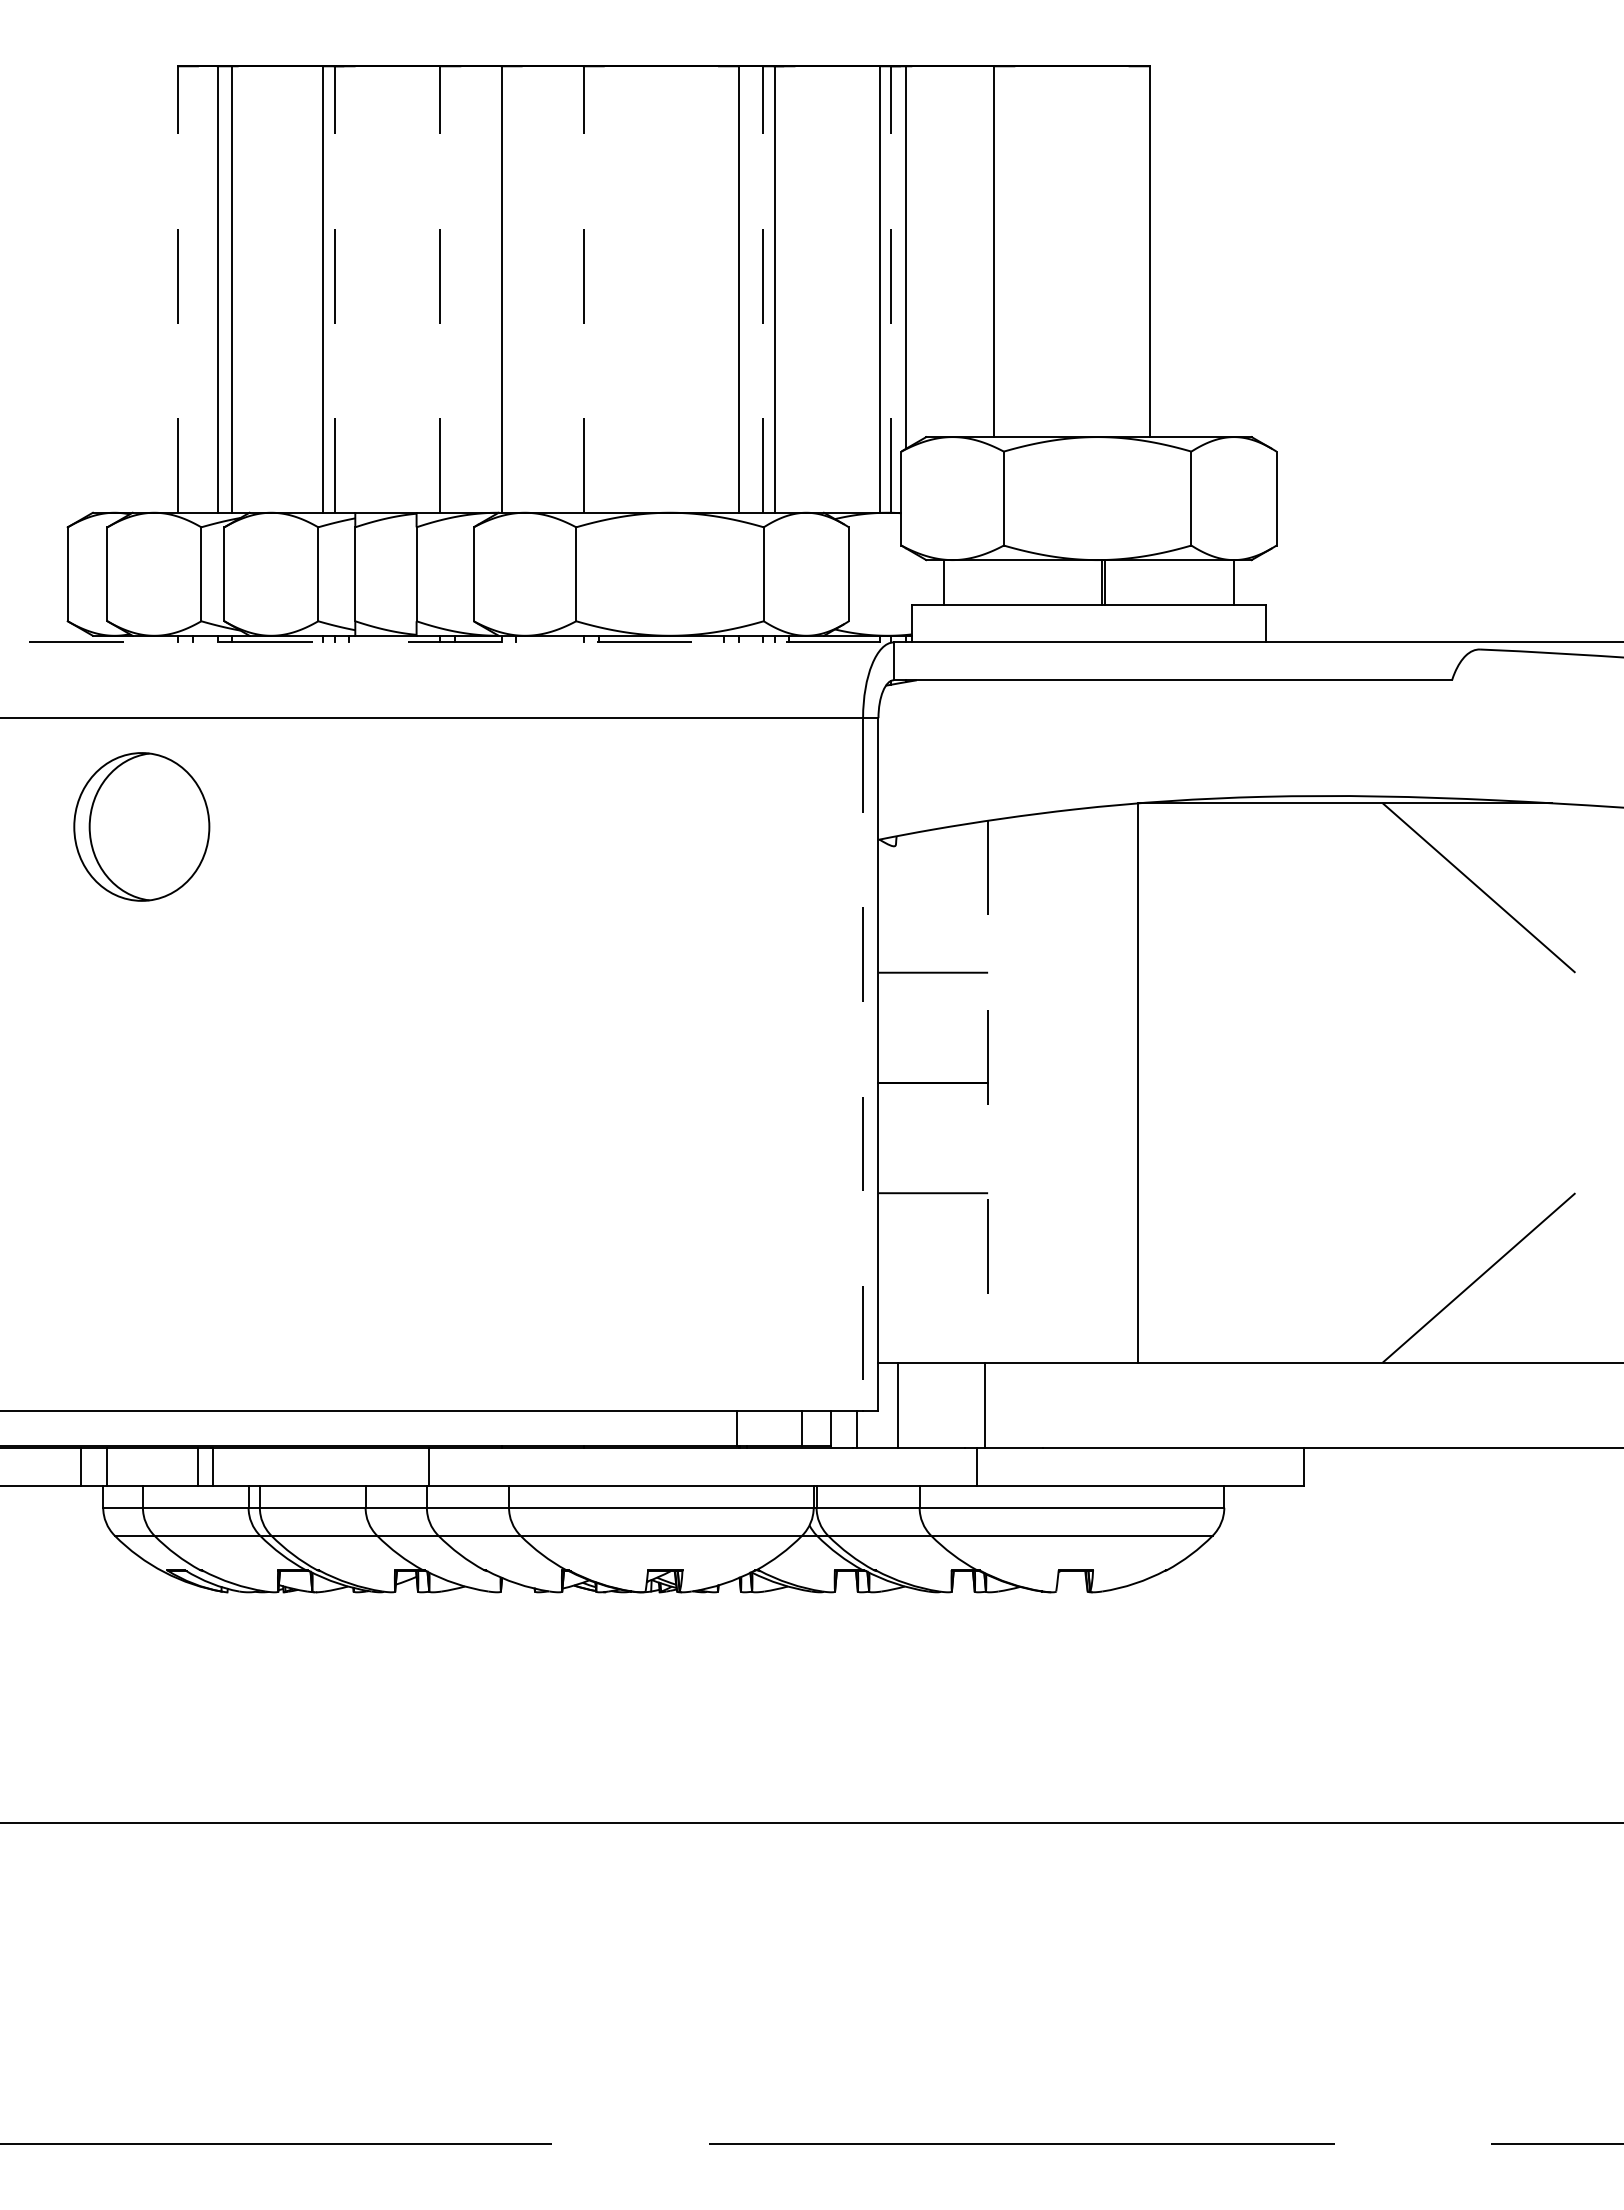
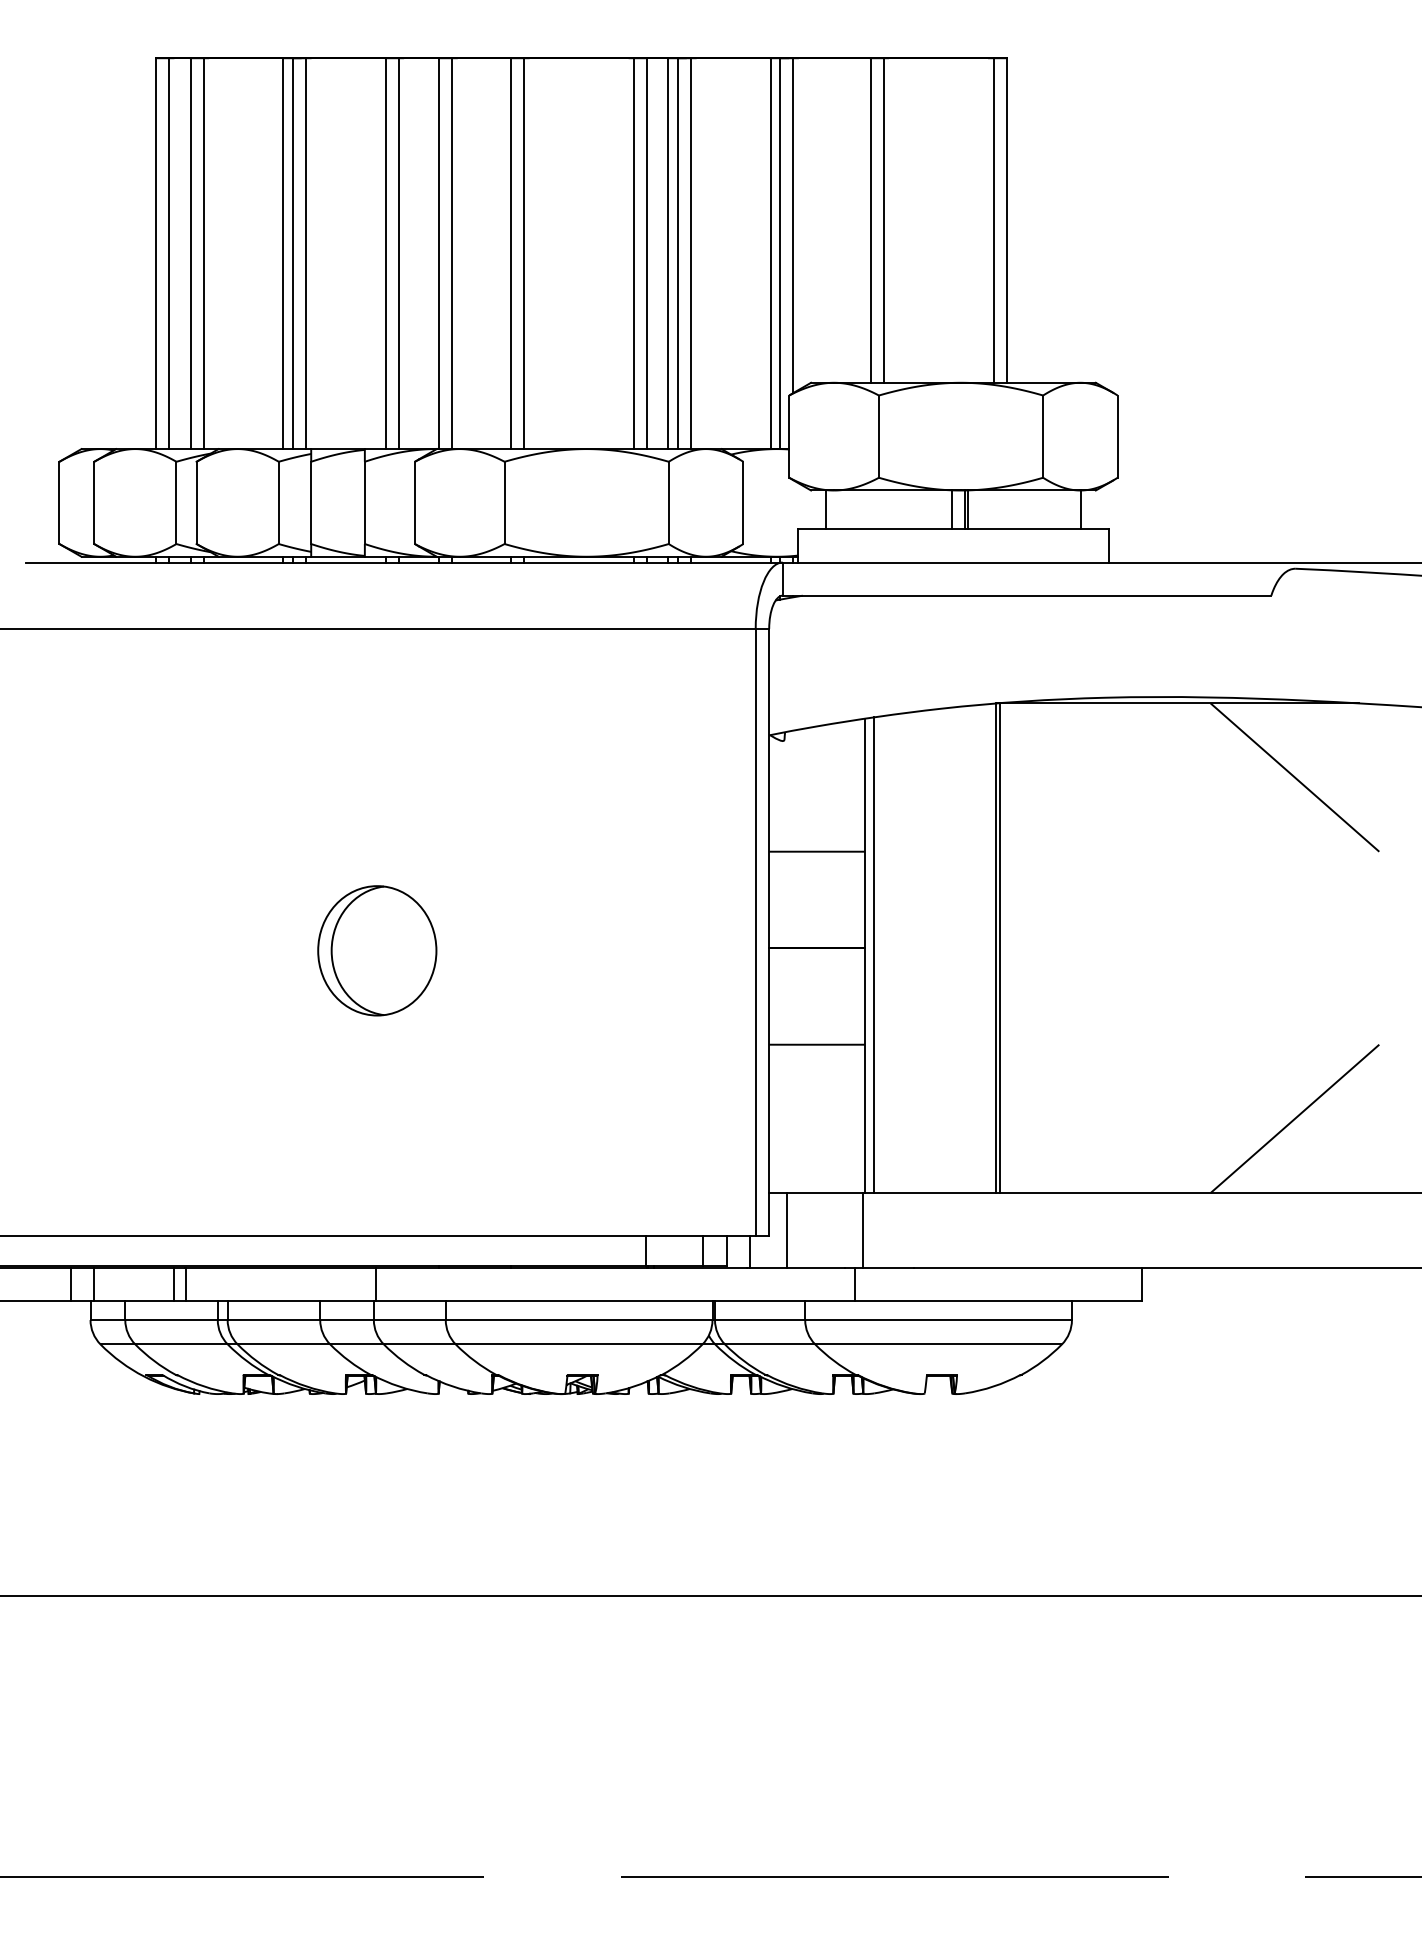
line: (1009, 251) -> (883, 220), added
line: (1134, 251) -> (993, 220), added
line: (177, 289) -> (155, 253), dashed -> solid
line: (192, 289) -> (168, 253), added
line: (334, 289) -> (292, 253), dashed -> solid
line: (349, 289) -> (306, 253), added
line: (440, 289) -> (385, 253), dashed -> solid
line: (455, 289) -> (398, 253), added
line: (516, 289) -> (452, 253), added
line: (583, 289) -> (510, 253), dashed -> solid
line: (598, 289) -> (524, 253), added
line: (724, 289) -> (634, 253), added
line: (763, 289) -> (668, 253), dashed -> solid
line: (789, 289) -> (691, 253), added
line: (891, 289) -> (780, 253), dashed -> solid
line: (1087, 582) -> (952, 510), added
line: (462, 642) -> (405, 562), dashed -> solid
part: (141, 826) -> (377, 950), moved
line: (863, 1064) -> (756, 932), dashed -> solid
line: (1141, 1082) -> (999, 947), added
line: (997, 1090) -> (873, 954), added
line: (988, 1091) -> (865, 955), dashed -> solid

